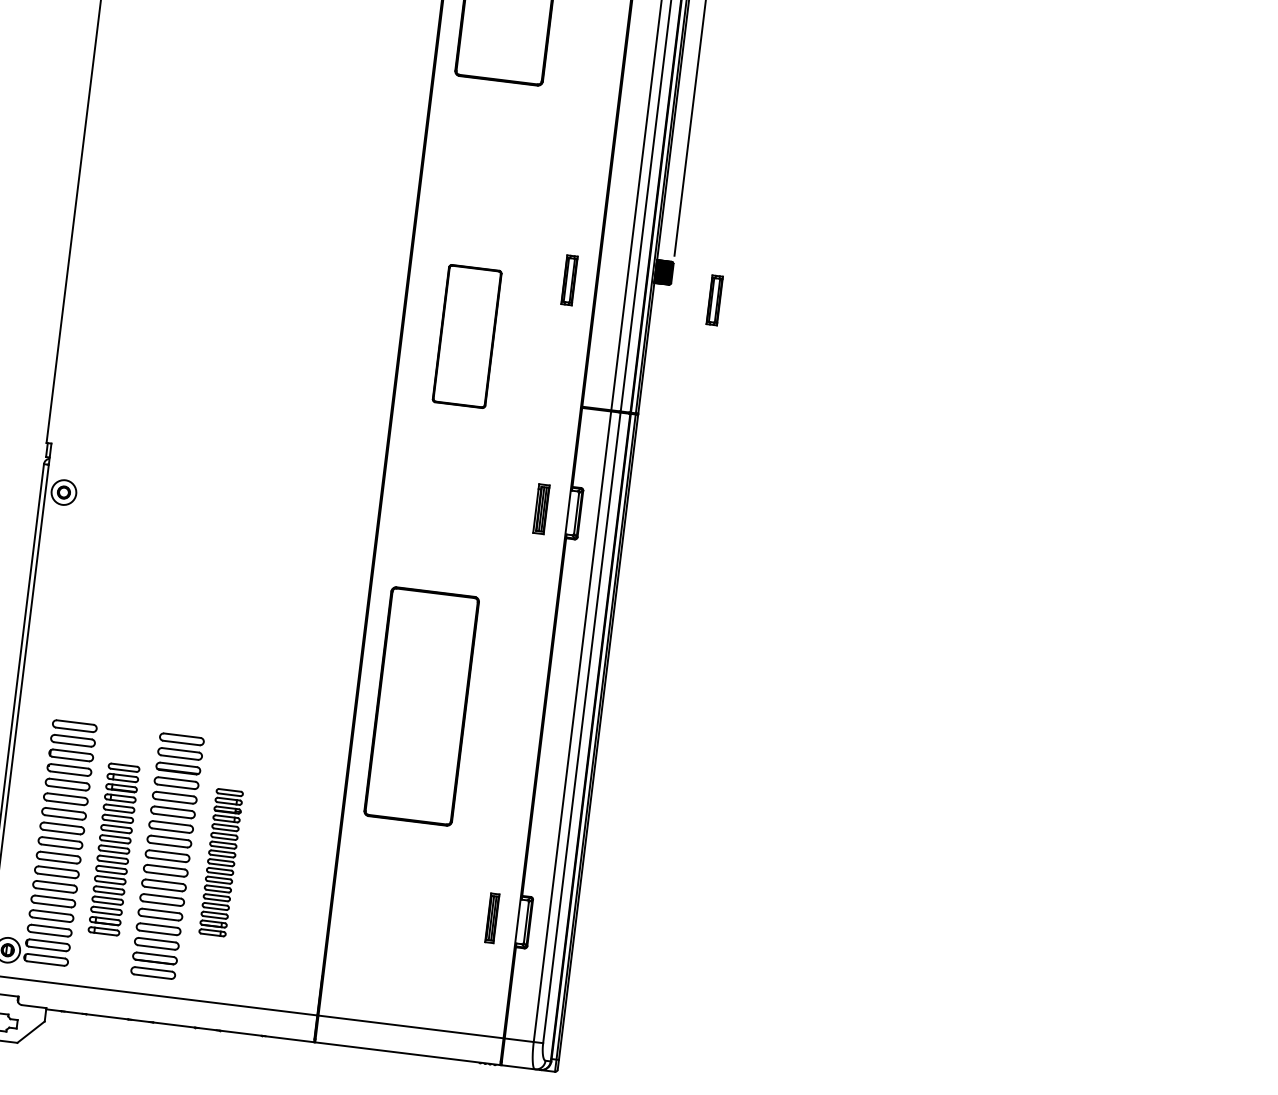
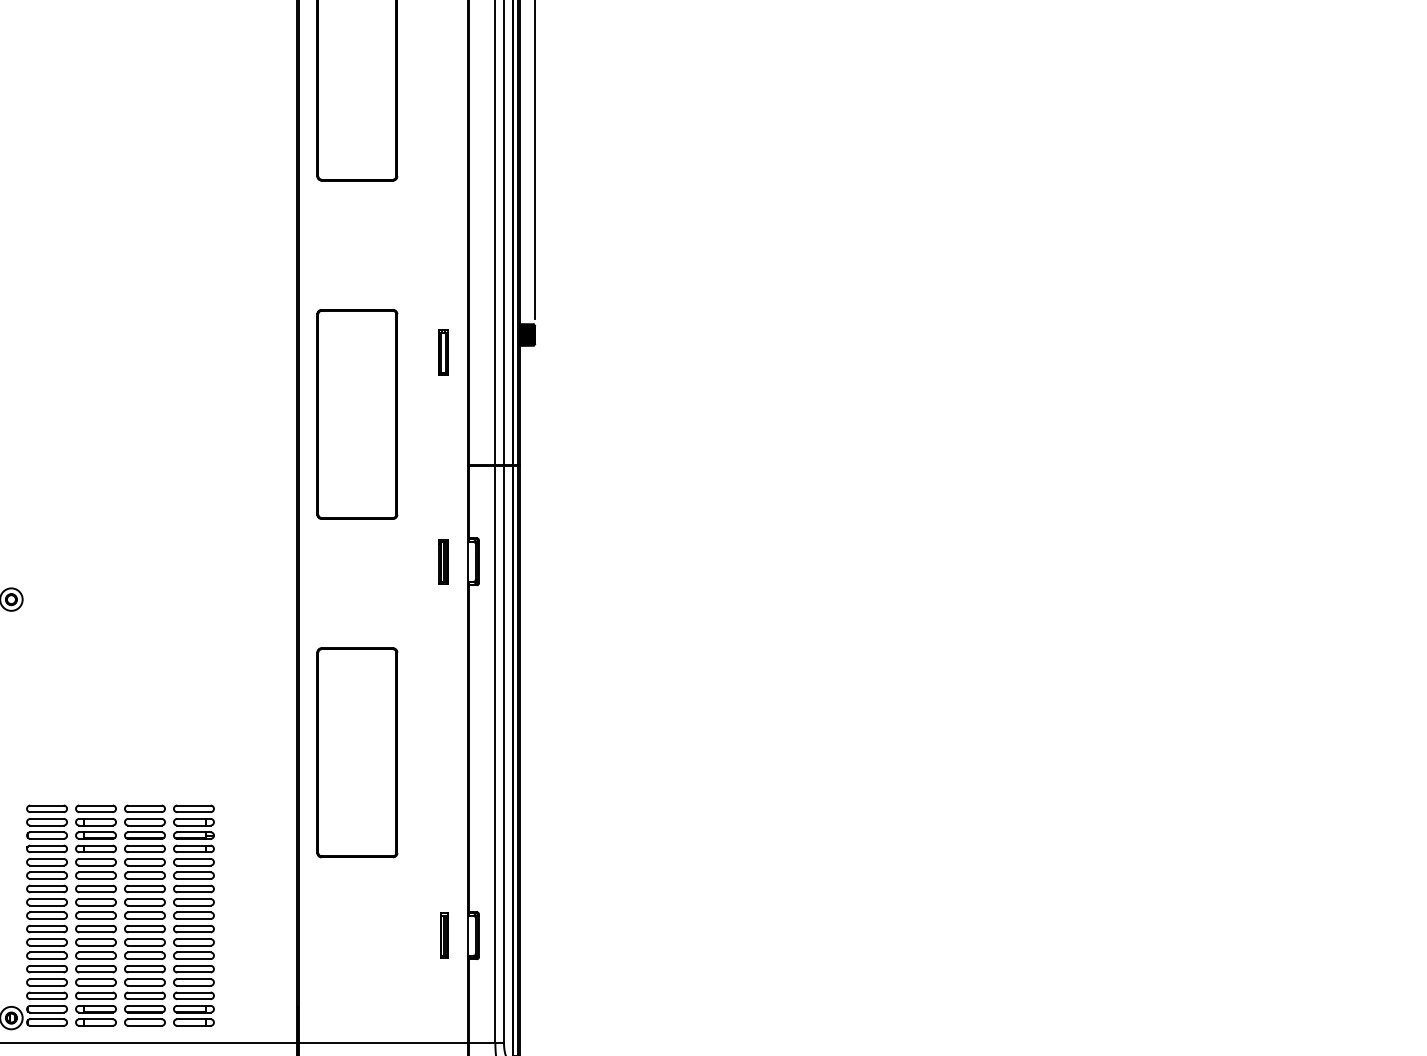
part: (714, 300) -> (576, 354), removed
part: (467, 336) -> (357, 414), size x1.67
part: (113, 849) -> (95, 915), size x1.43
part: (220, 862) -> (193, 915), size x1.67

